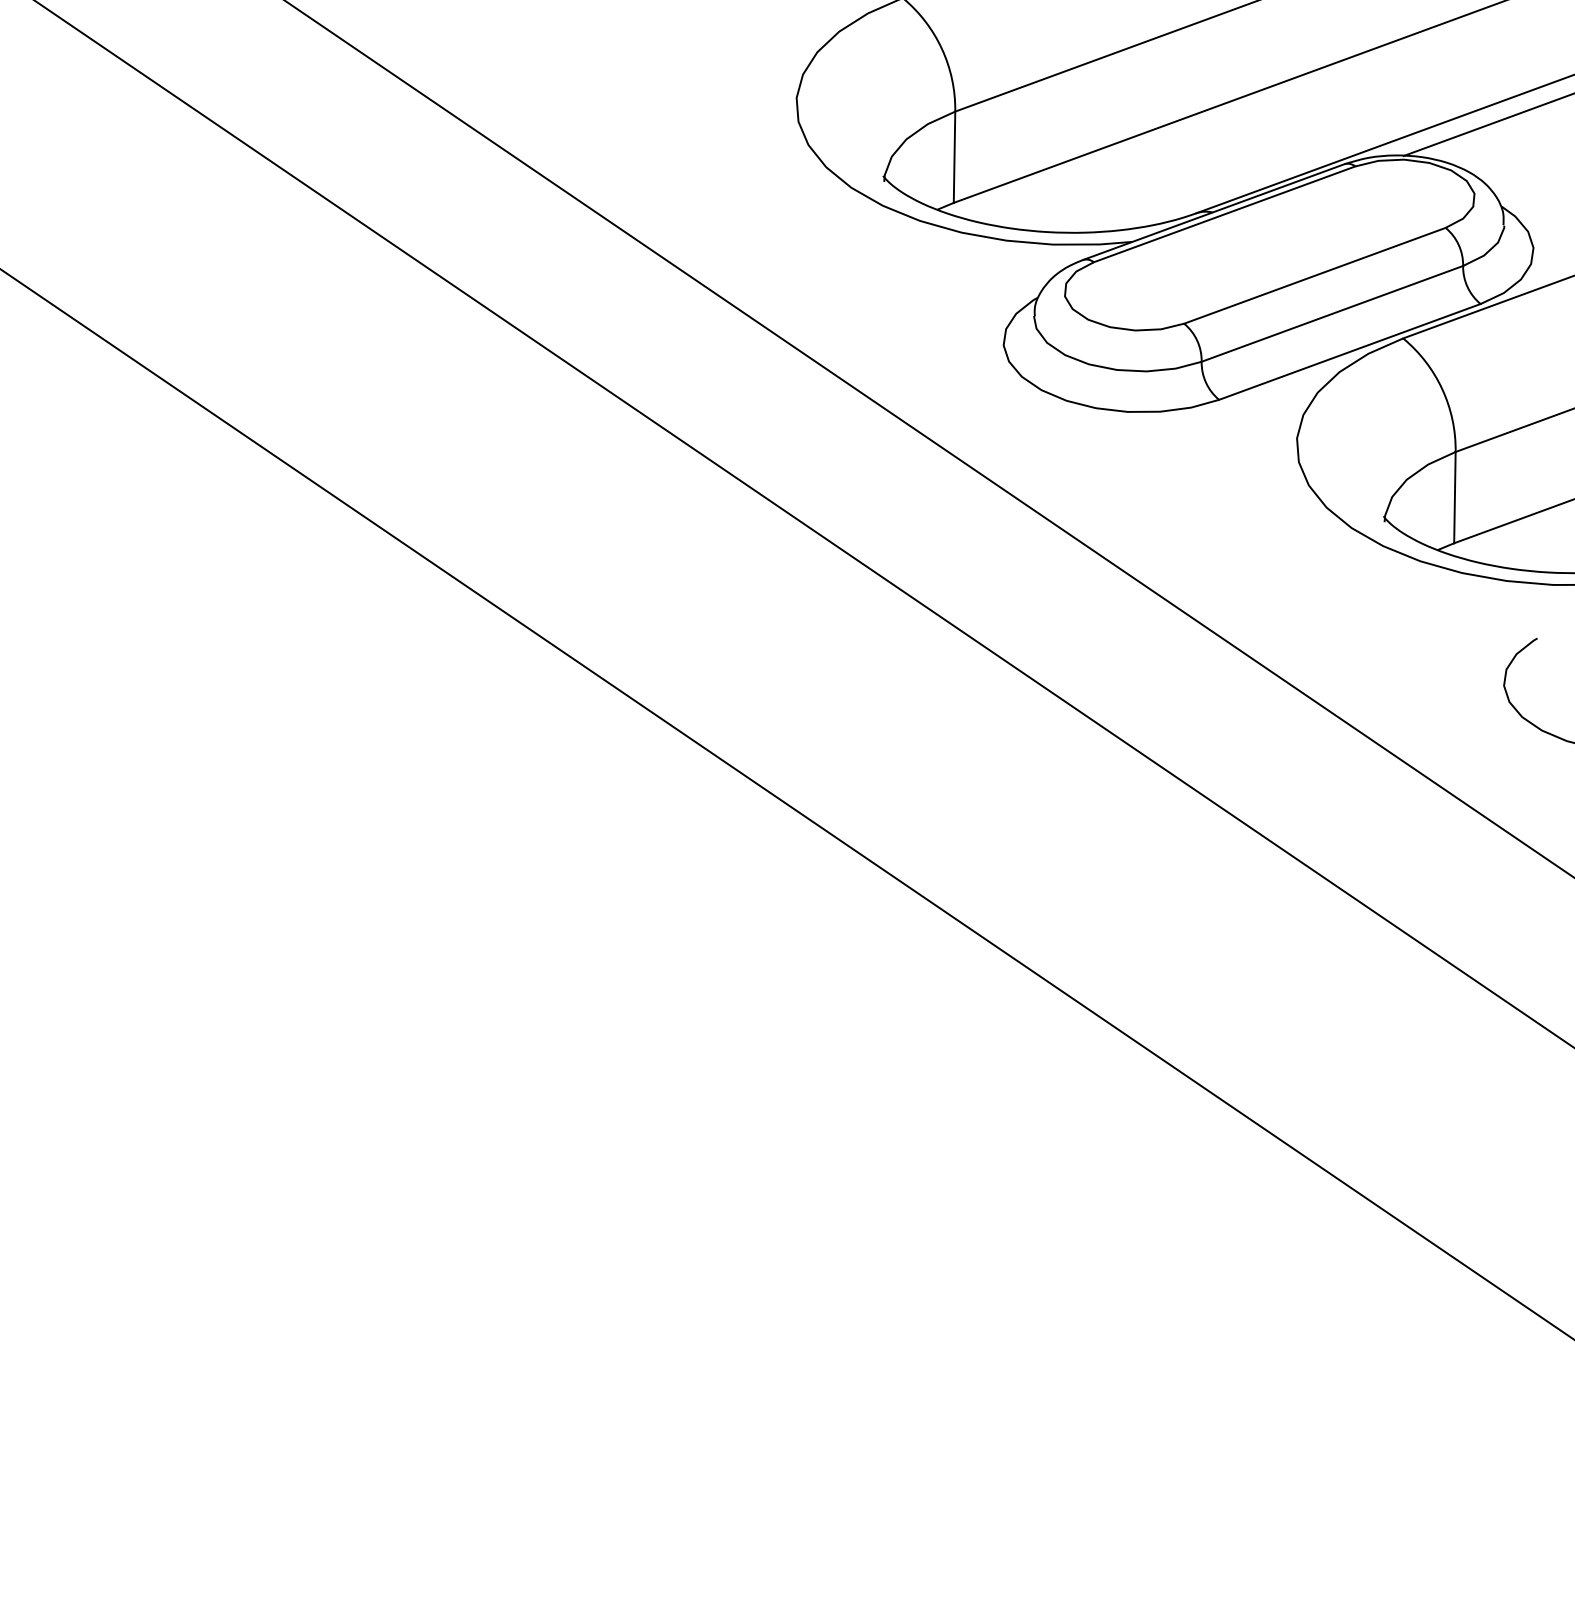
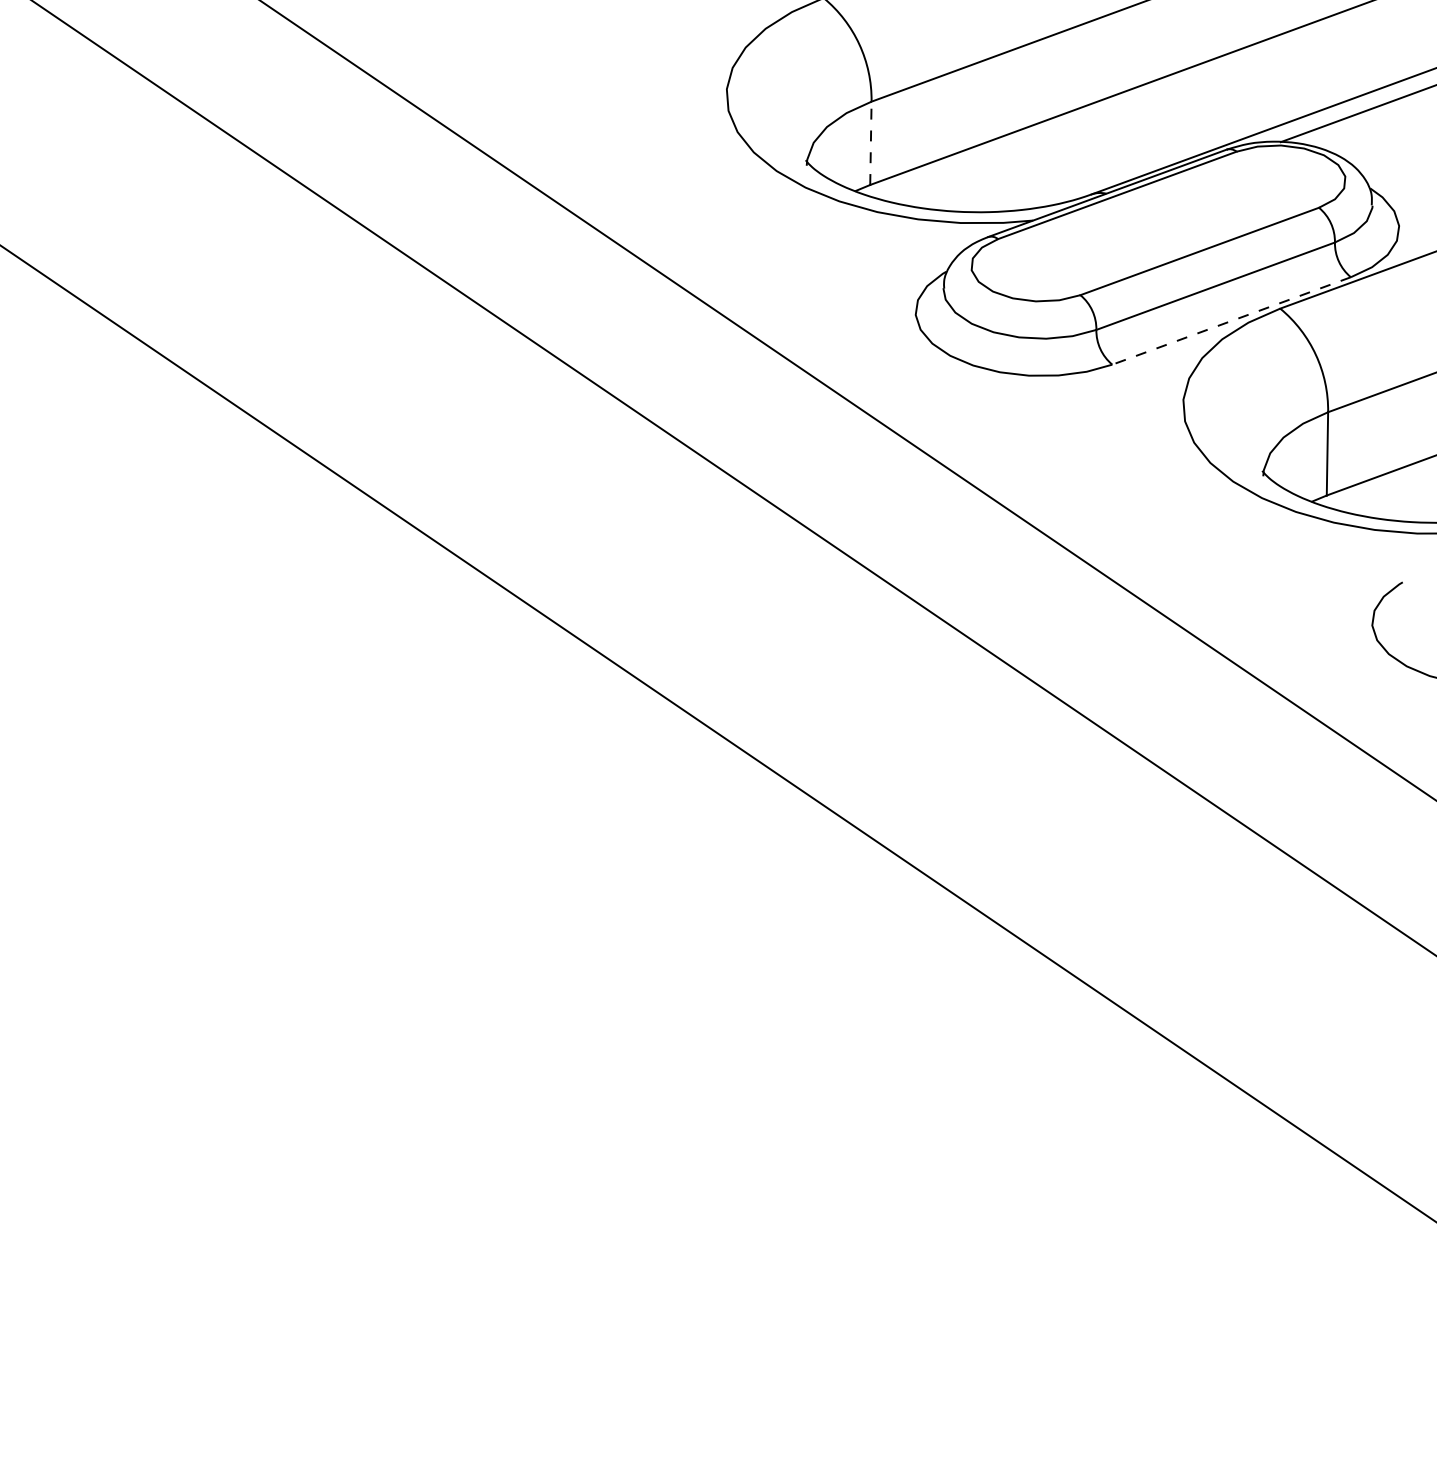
line: (954, 157) -> (870, 143), solid -> dashed
line: (1349, 352) -> (1231, 321), solid -> dashed

